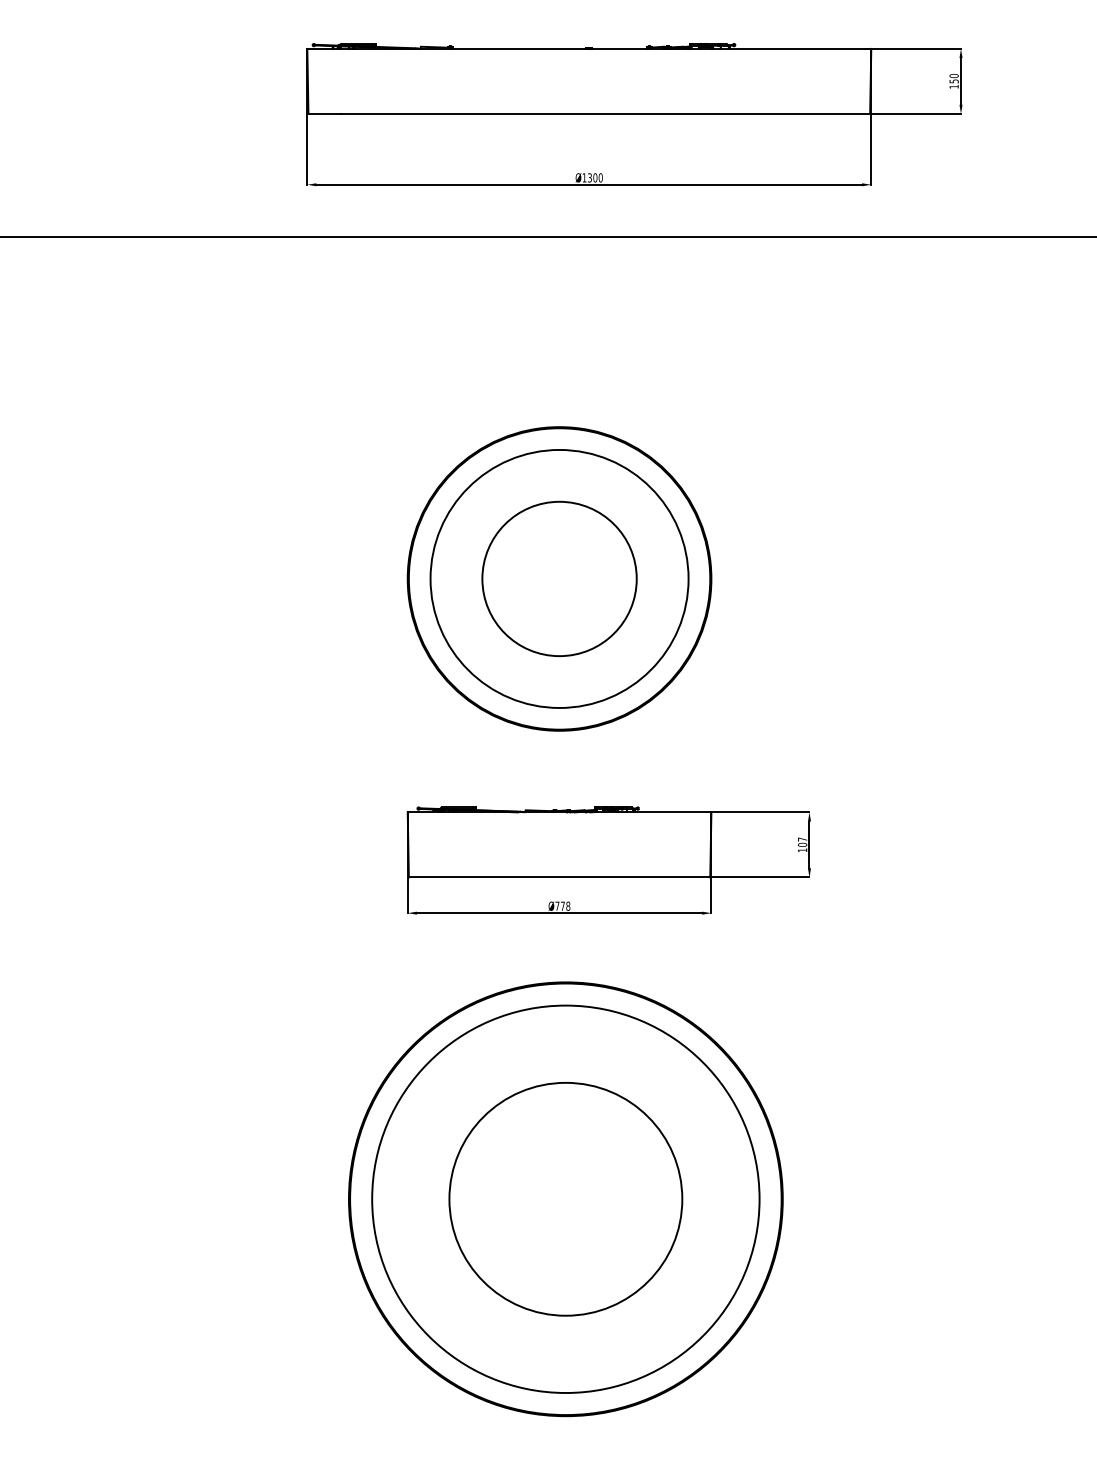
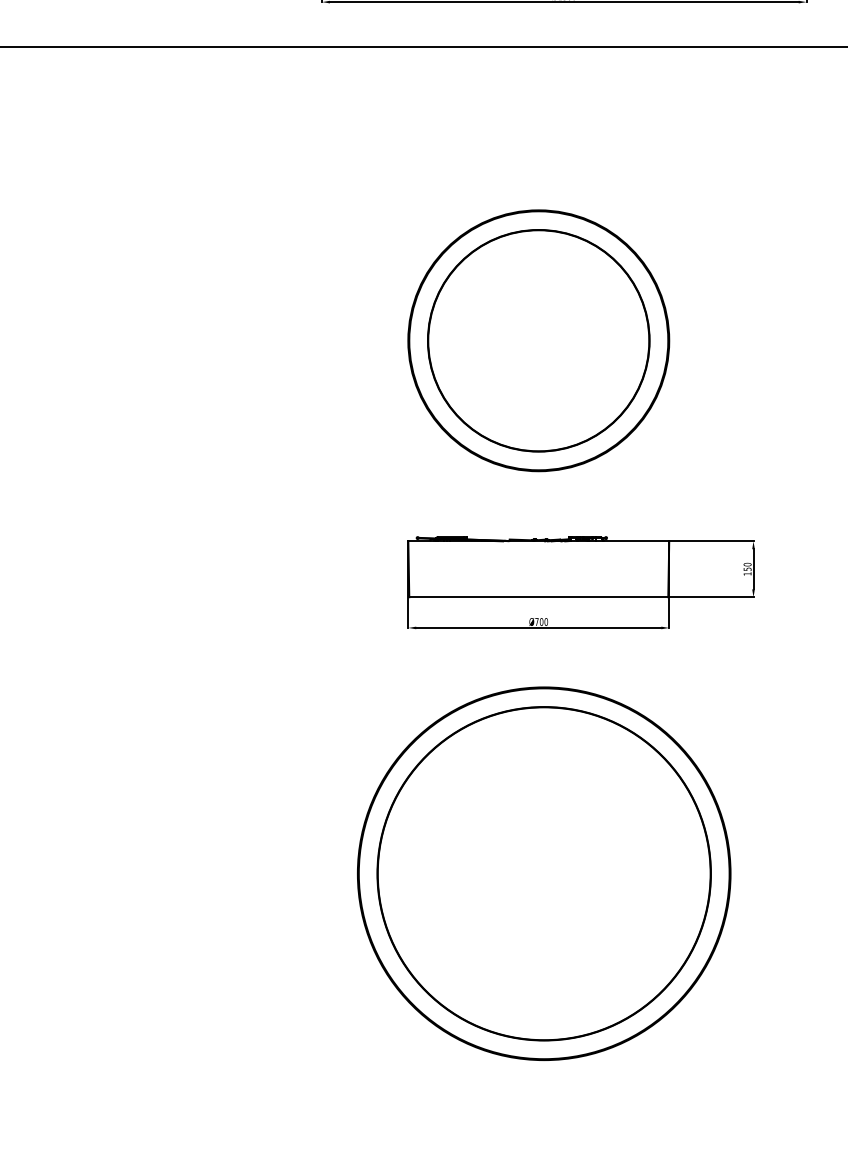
circle: (559, 578) -> (538, 340), size x1.67
text: (802, 841) -> (747, 566), 107 -> 150
text: (565, 905) -> (543, 621), Ø778 -> Ø700
circle: (565, 1199) -> (543, 873), size x1.67

